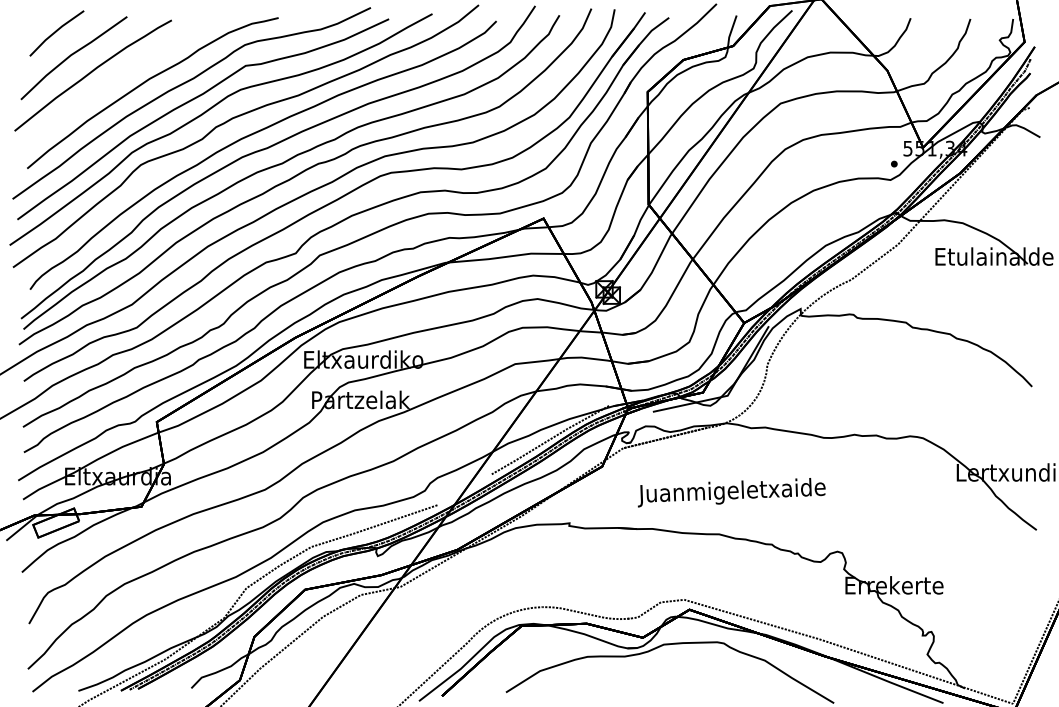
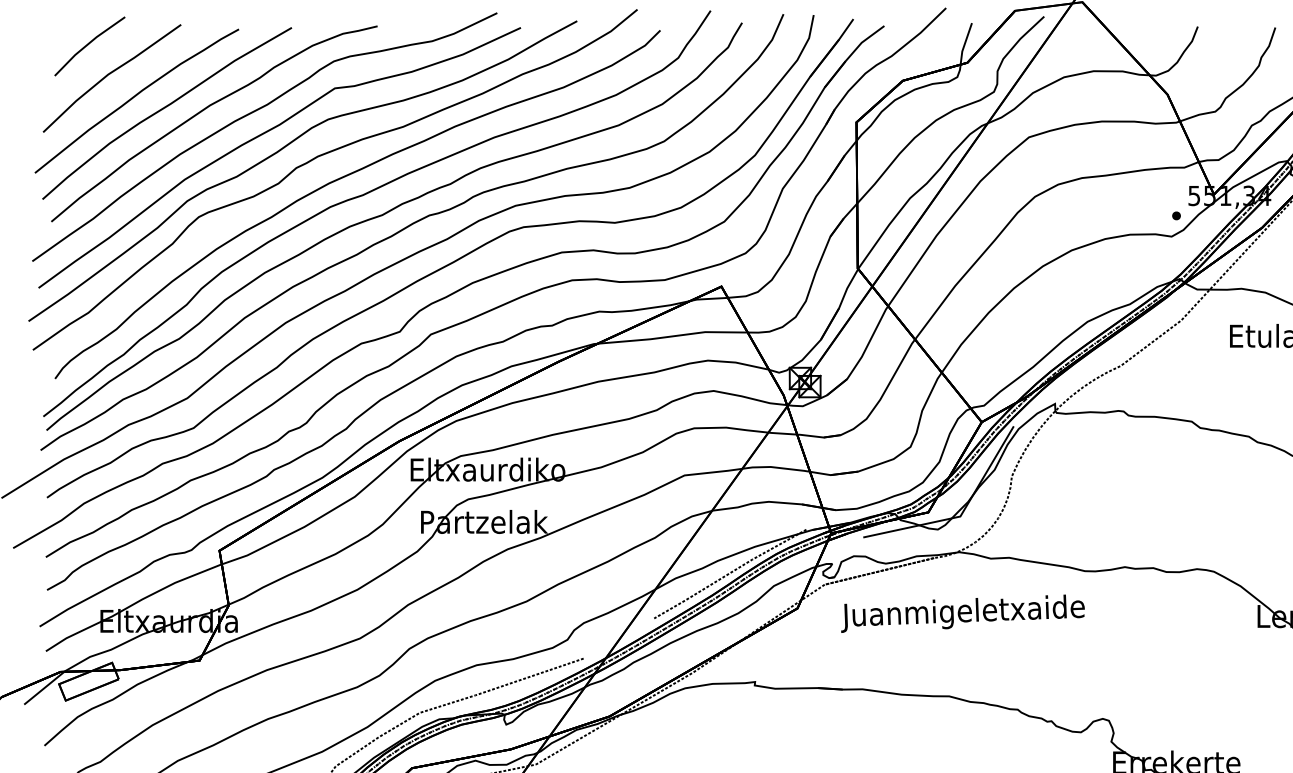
curve: (115, 81) -> (165, 108), added
text: (731, 492) -> (962, 613), moved

